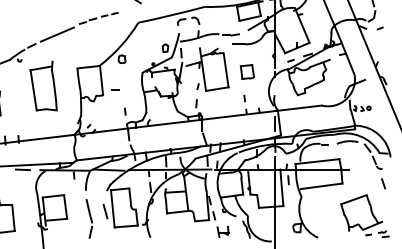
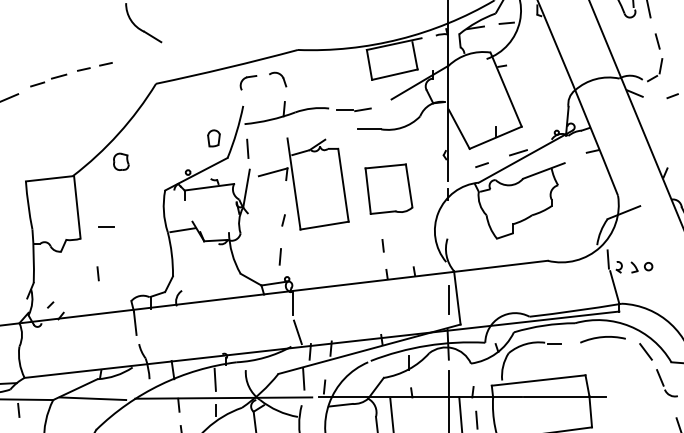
part: (247, 71) -> (389, 187), size x1.67
line: (125, 111) -> (98, 273), moved

